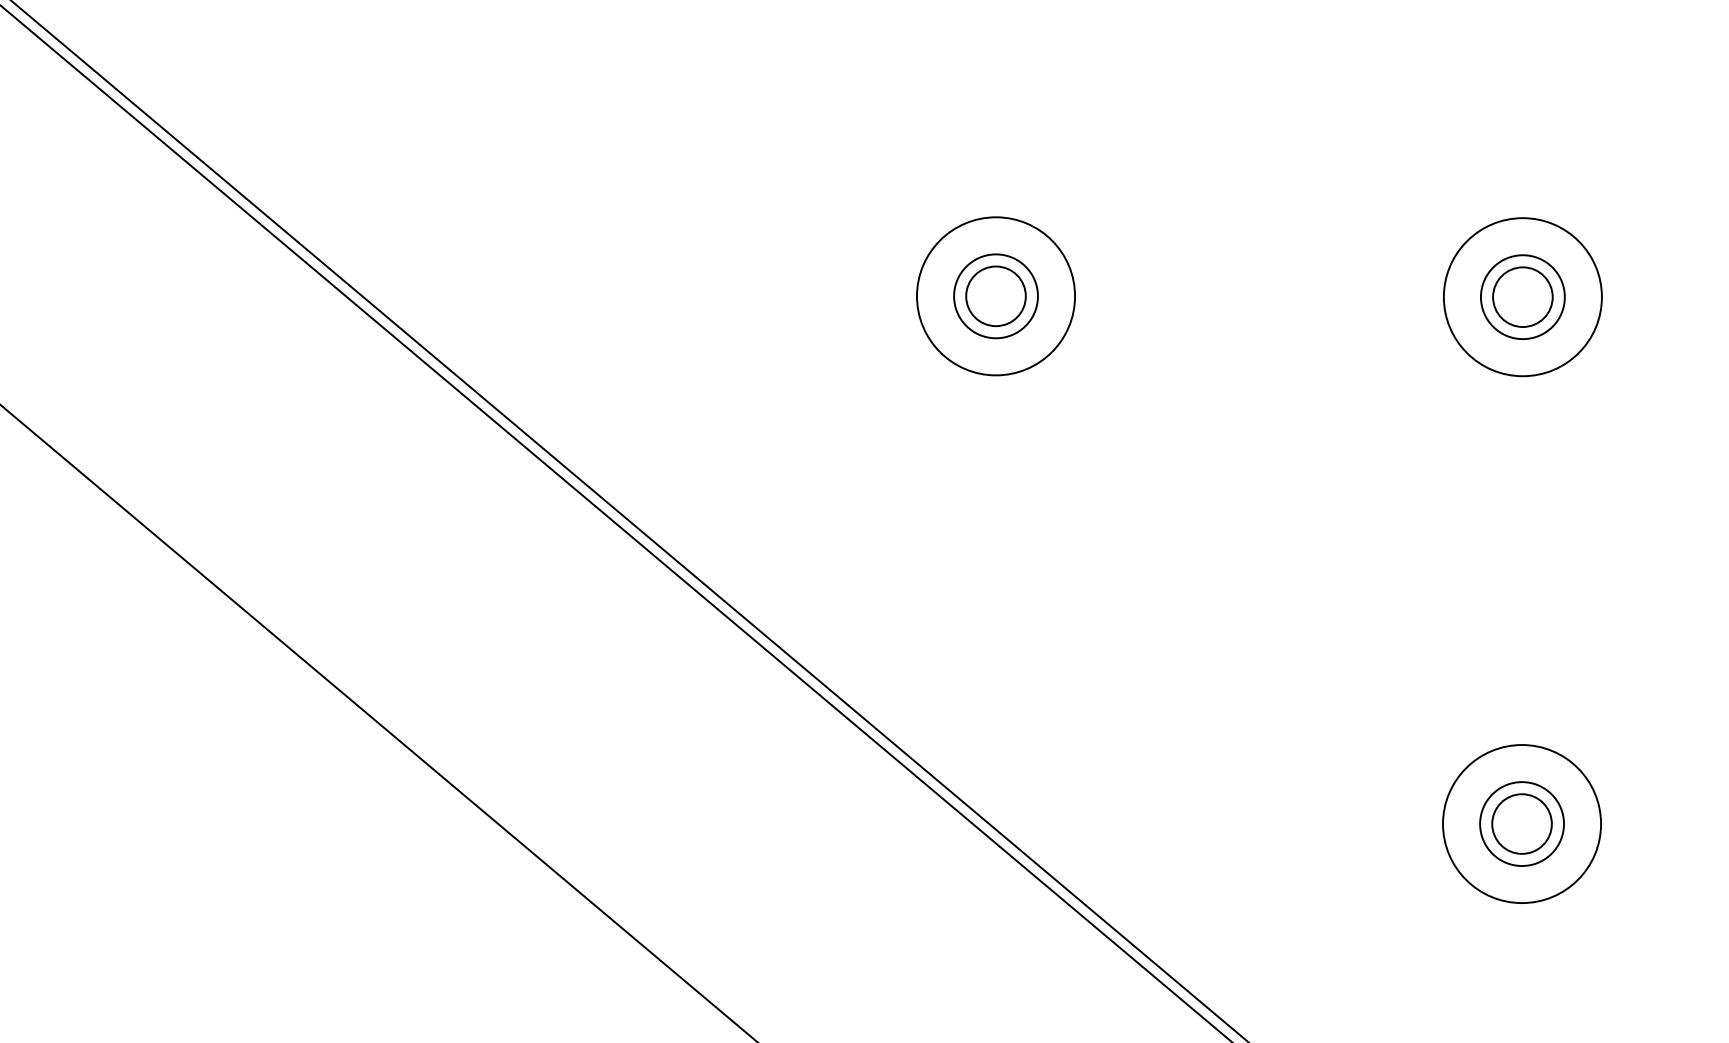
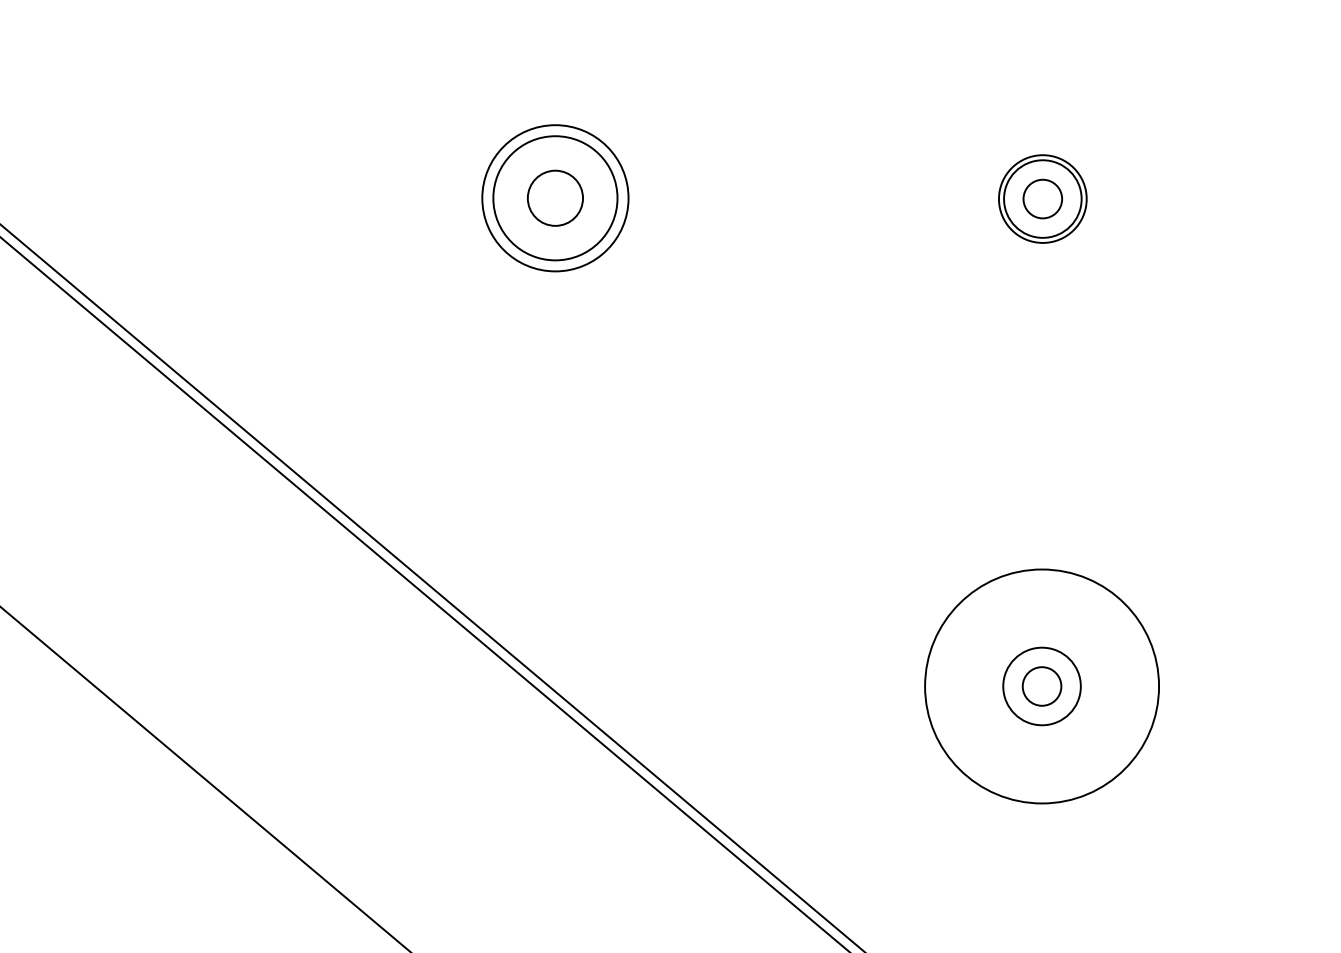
circle: (995, 296) -> (554, 198), size x1.6
circle: (1522, 297) -> (1042, 199), size x0.6
circle: (1522, 297) -> (1042, 199), size x0.7
circle: (1521, 823) -> (1041, 685), size x0.7
circle: (1522, 824) -> (1042, 686), size x1.6

